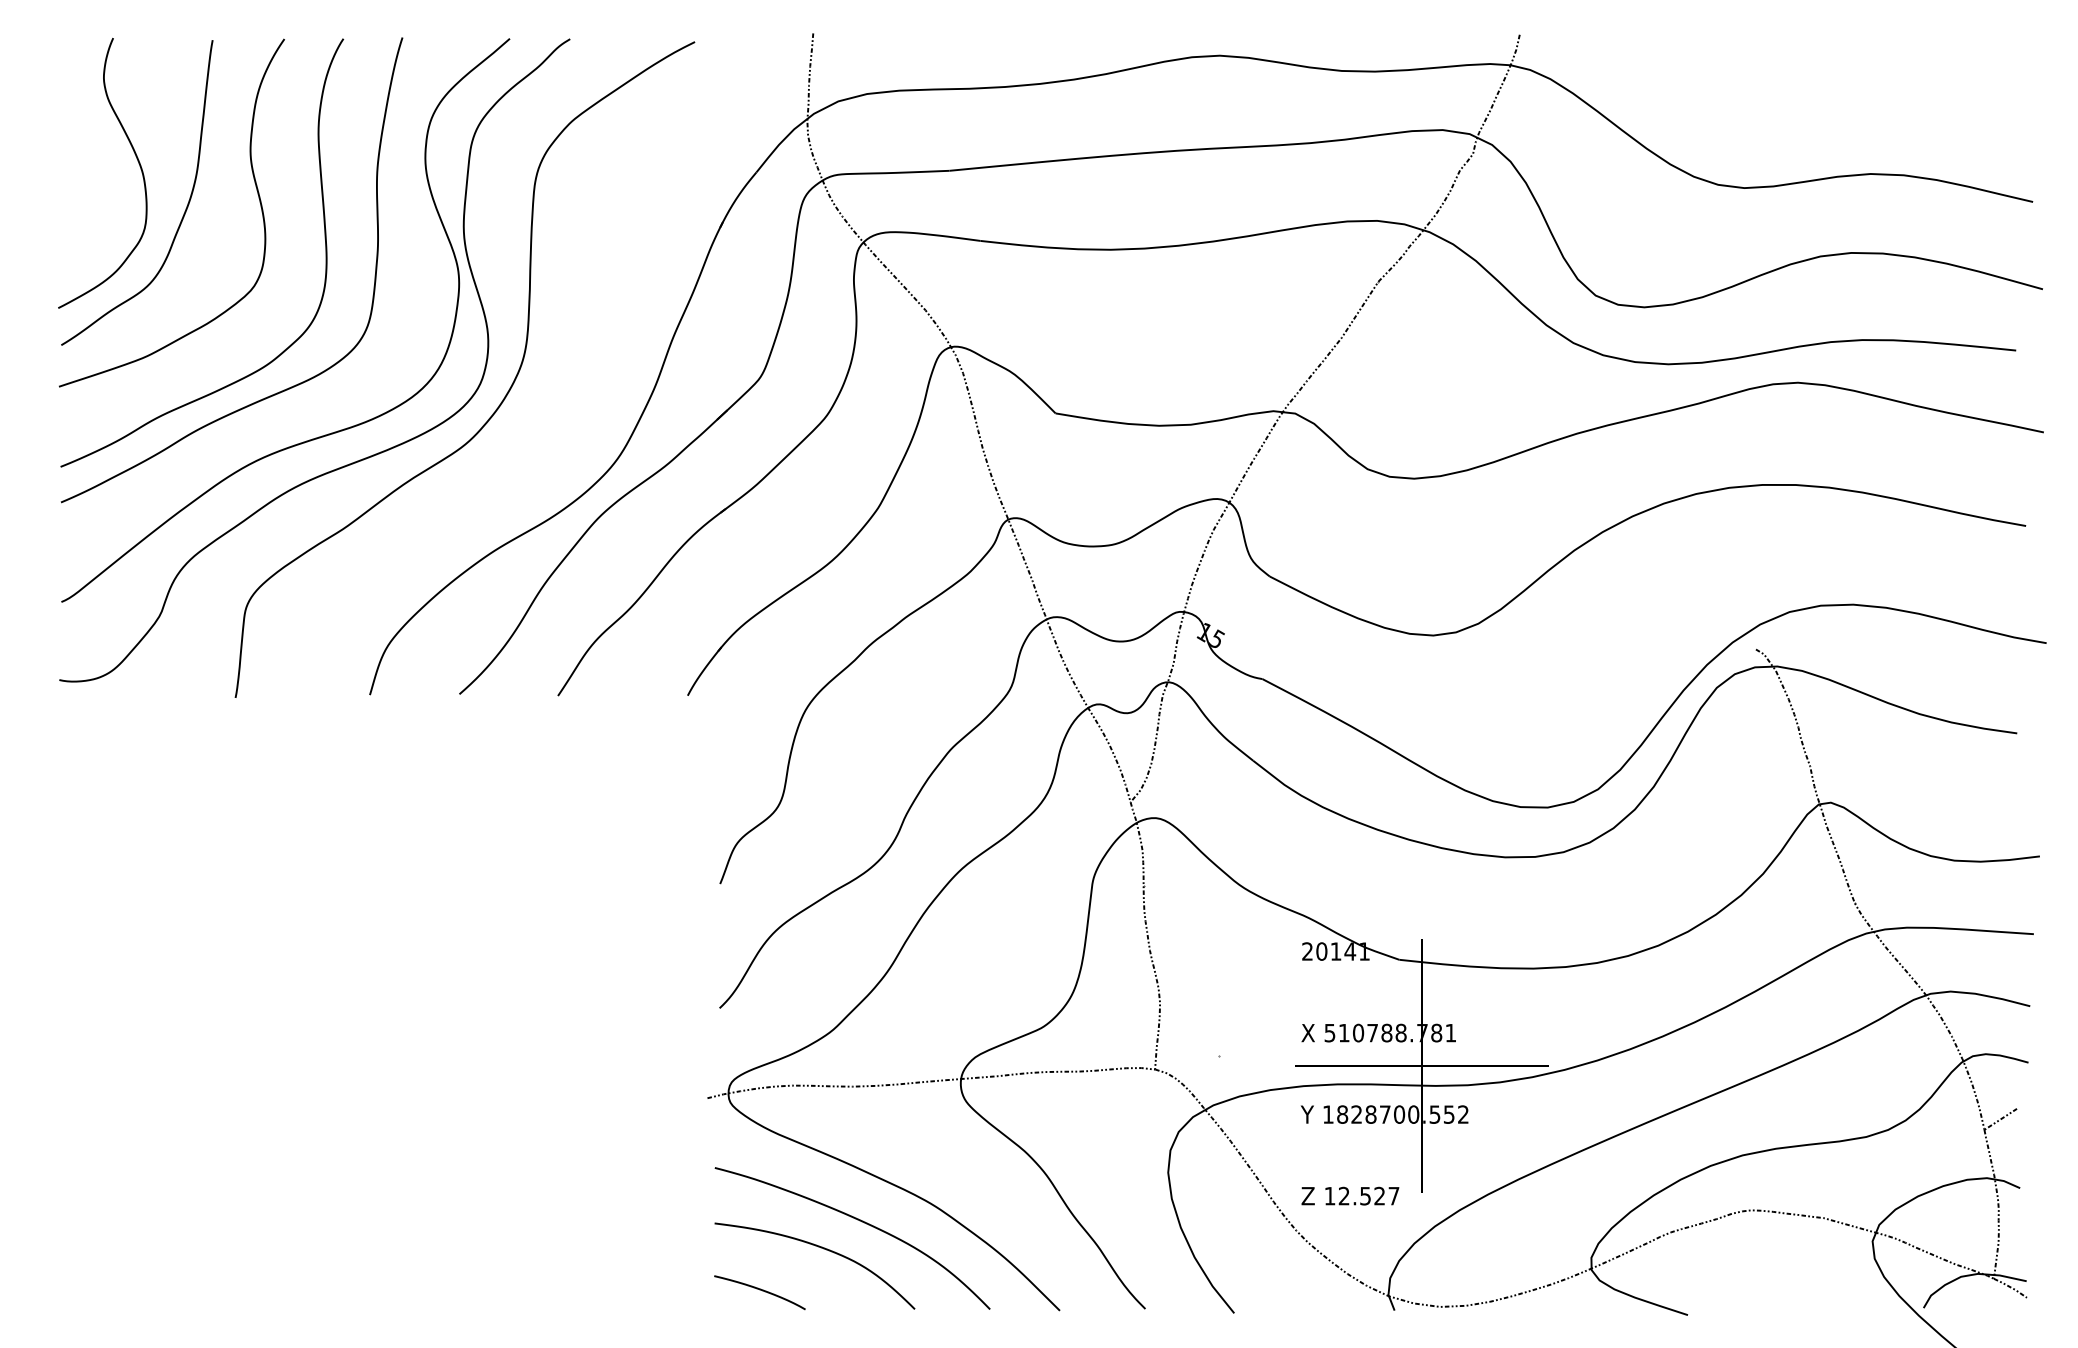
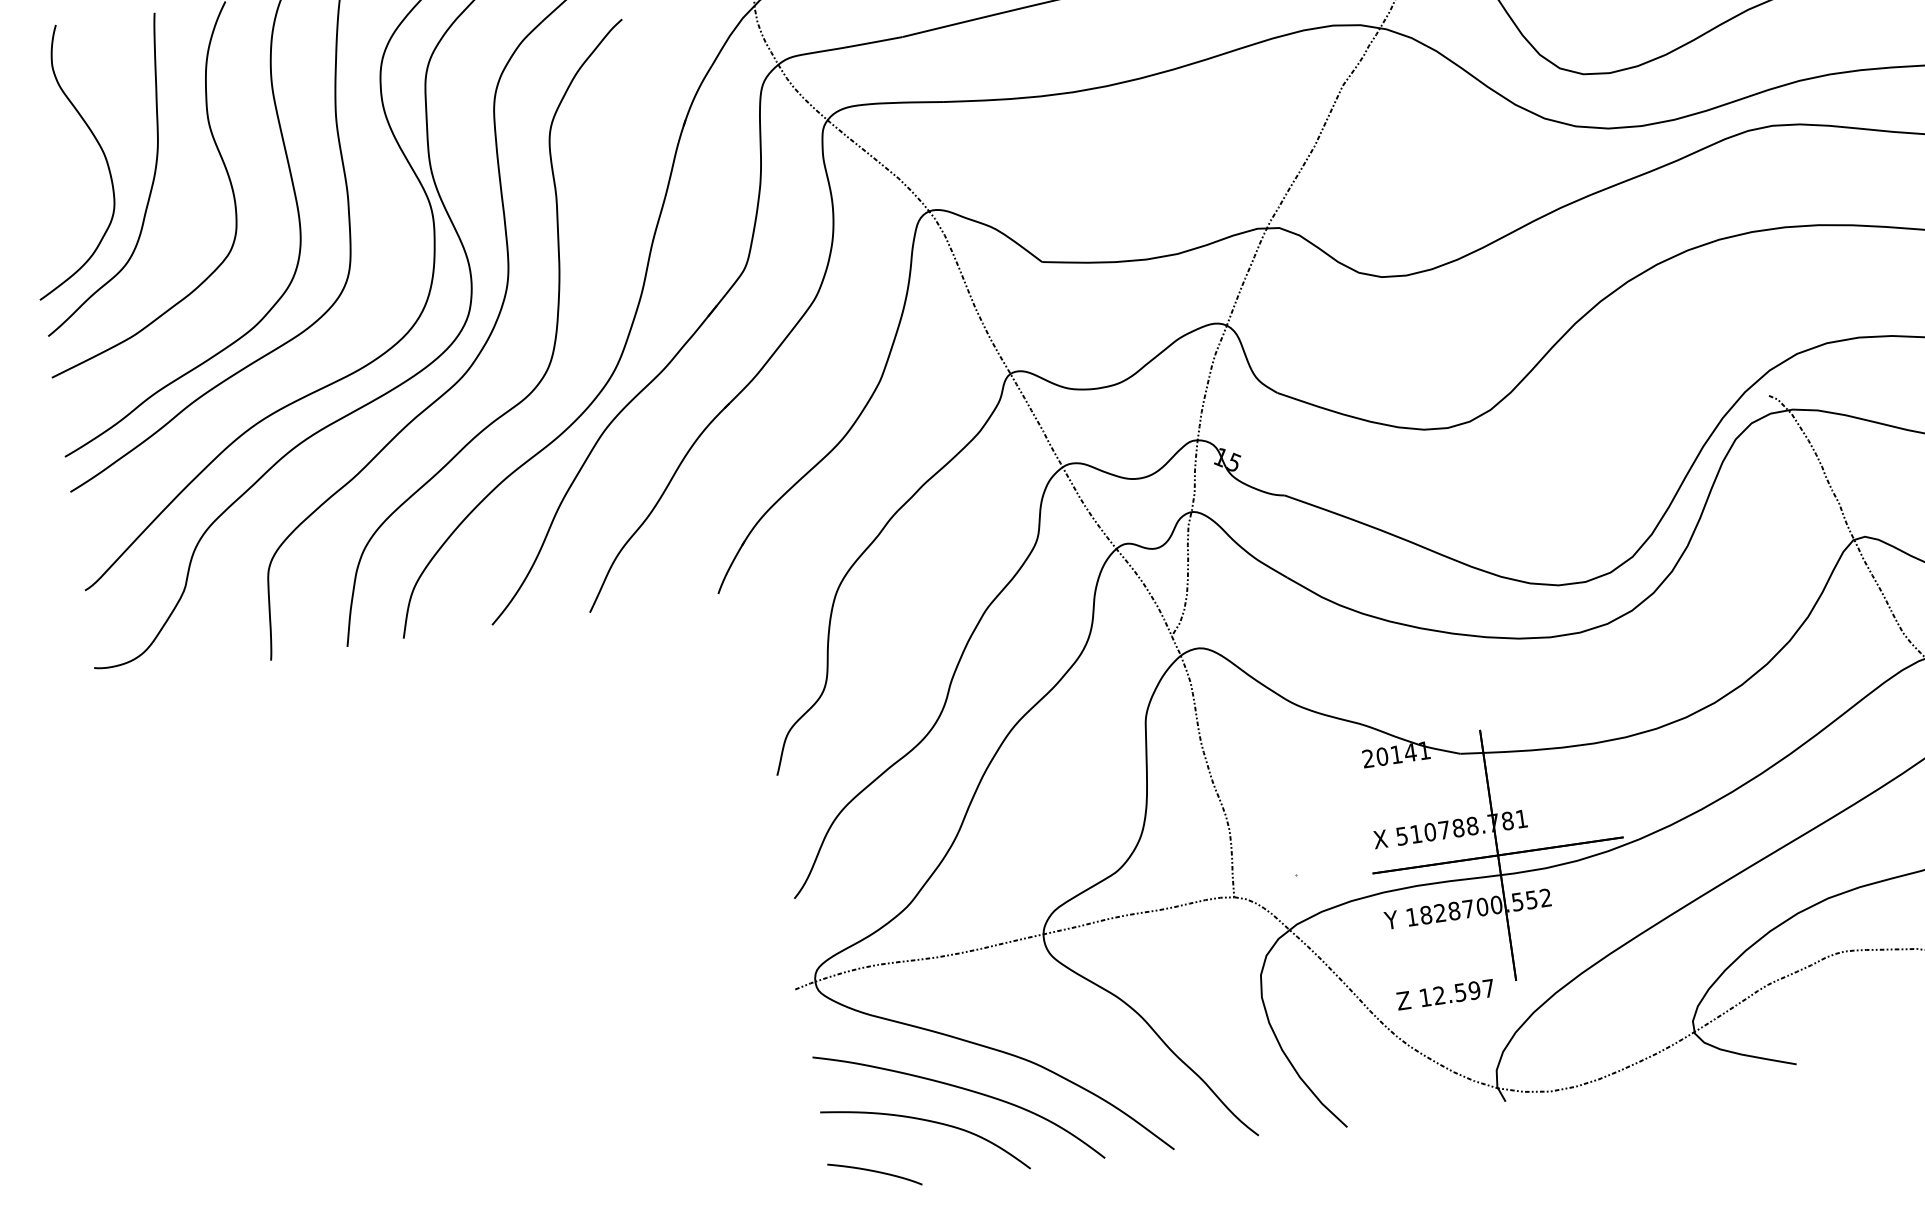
curve: (560, 424) -> (553, 343), added
text: (1379, 1196) -> (1474, 990), 12.527 -> 12.597

